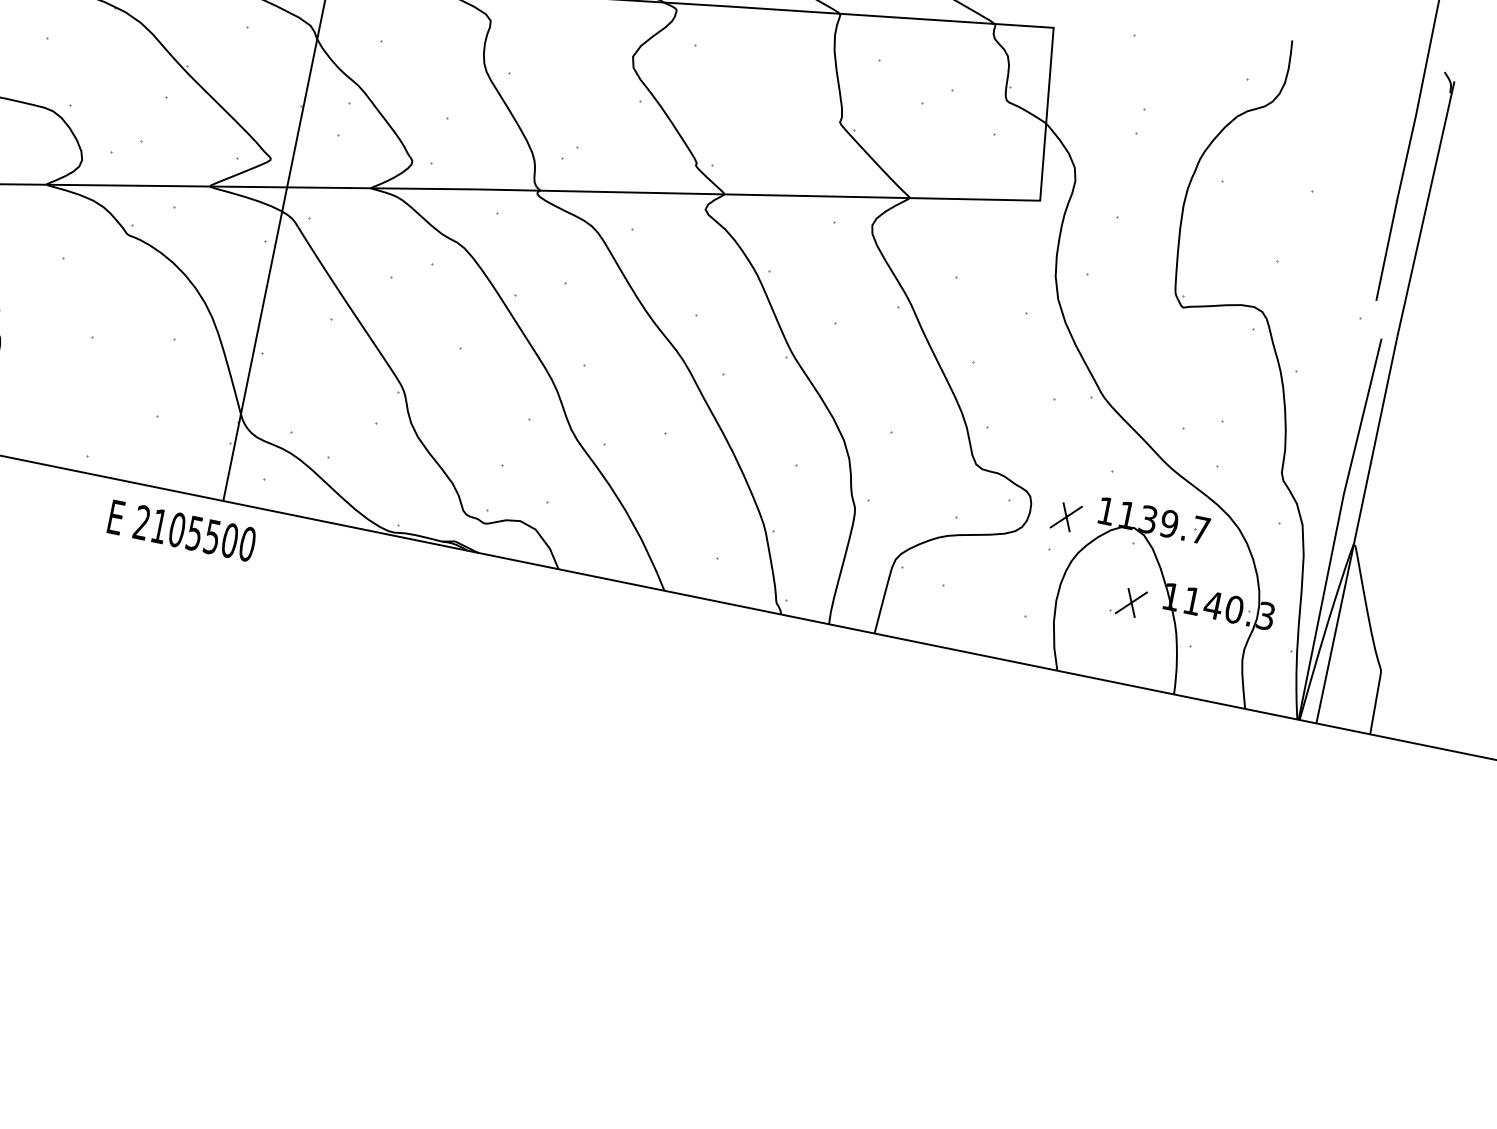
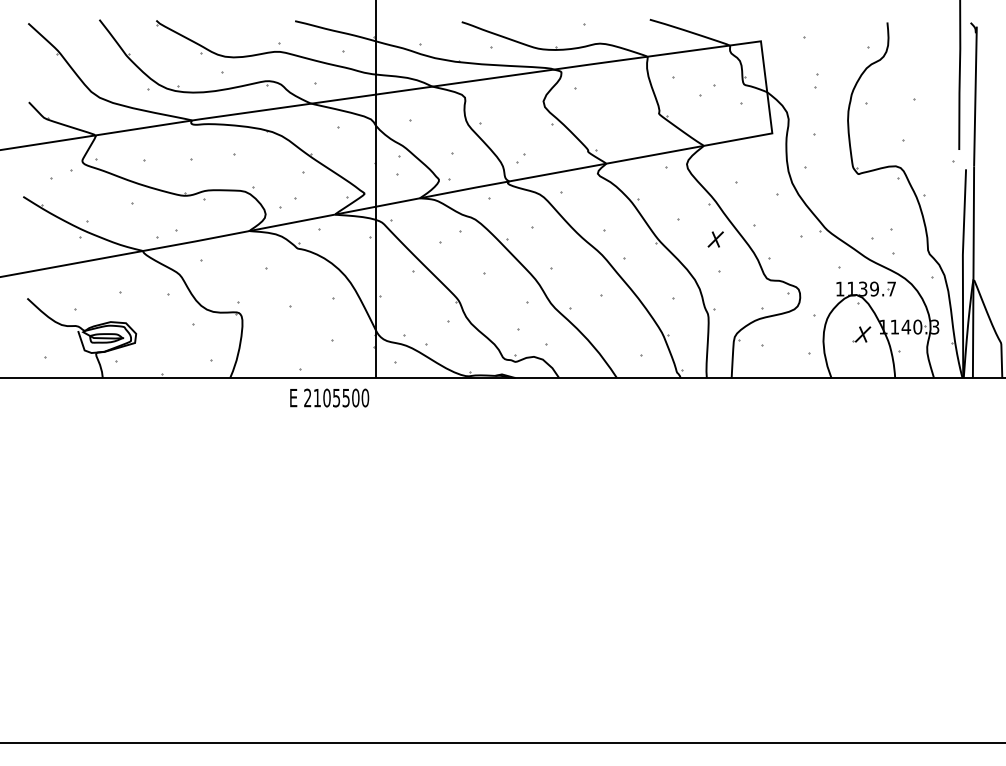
part: (1065, 517) -> (715, 239), moved
text: (182, 529) -> (329, 397), moved

